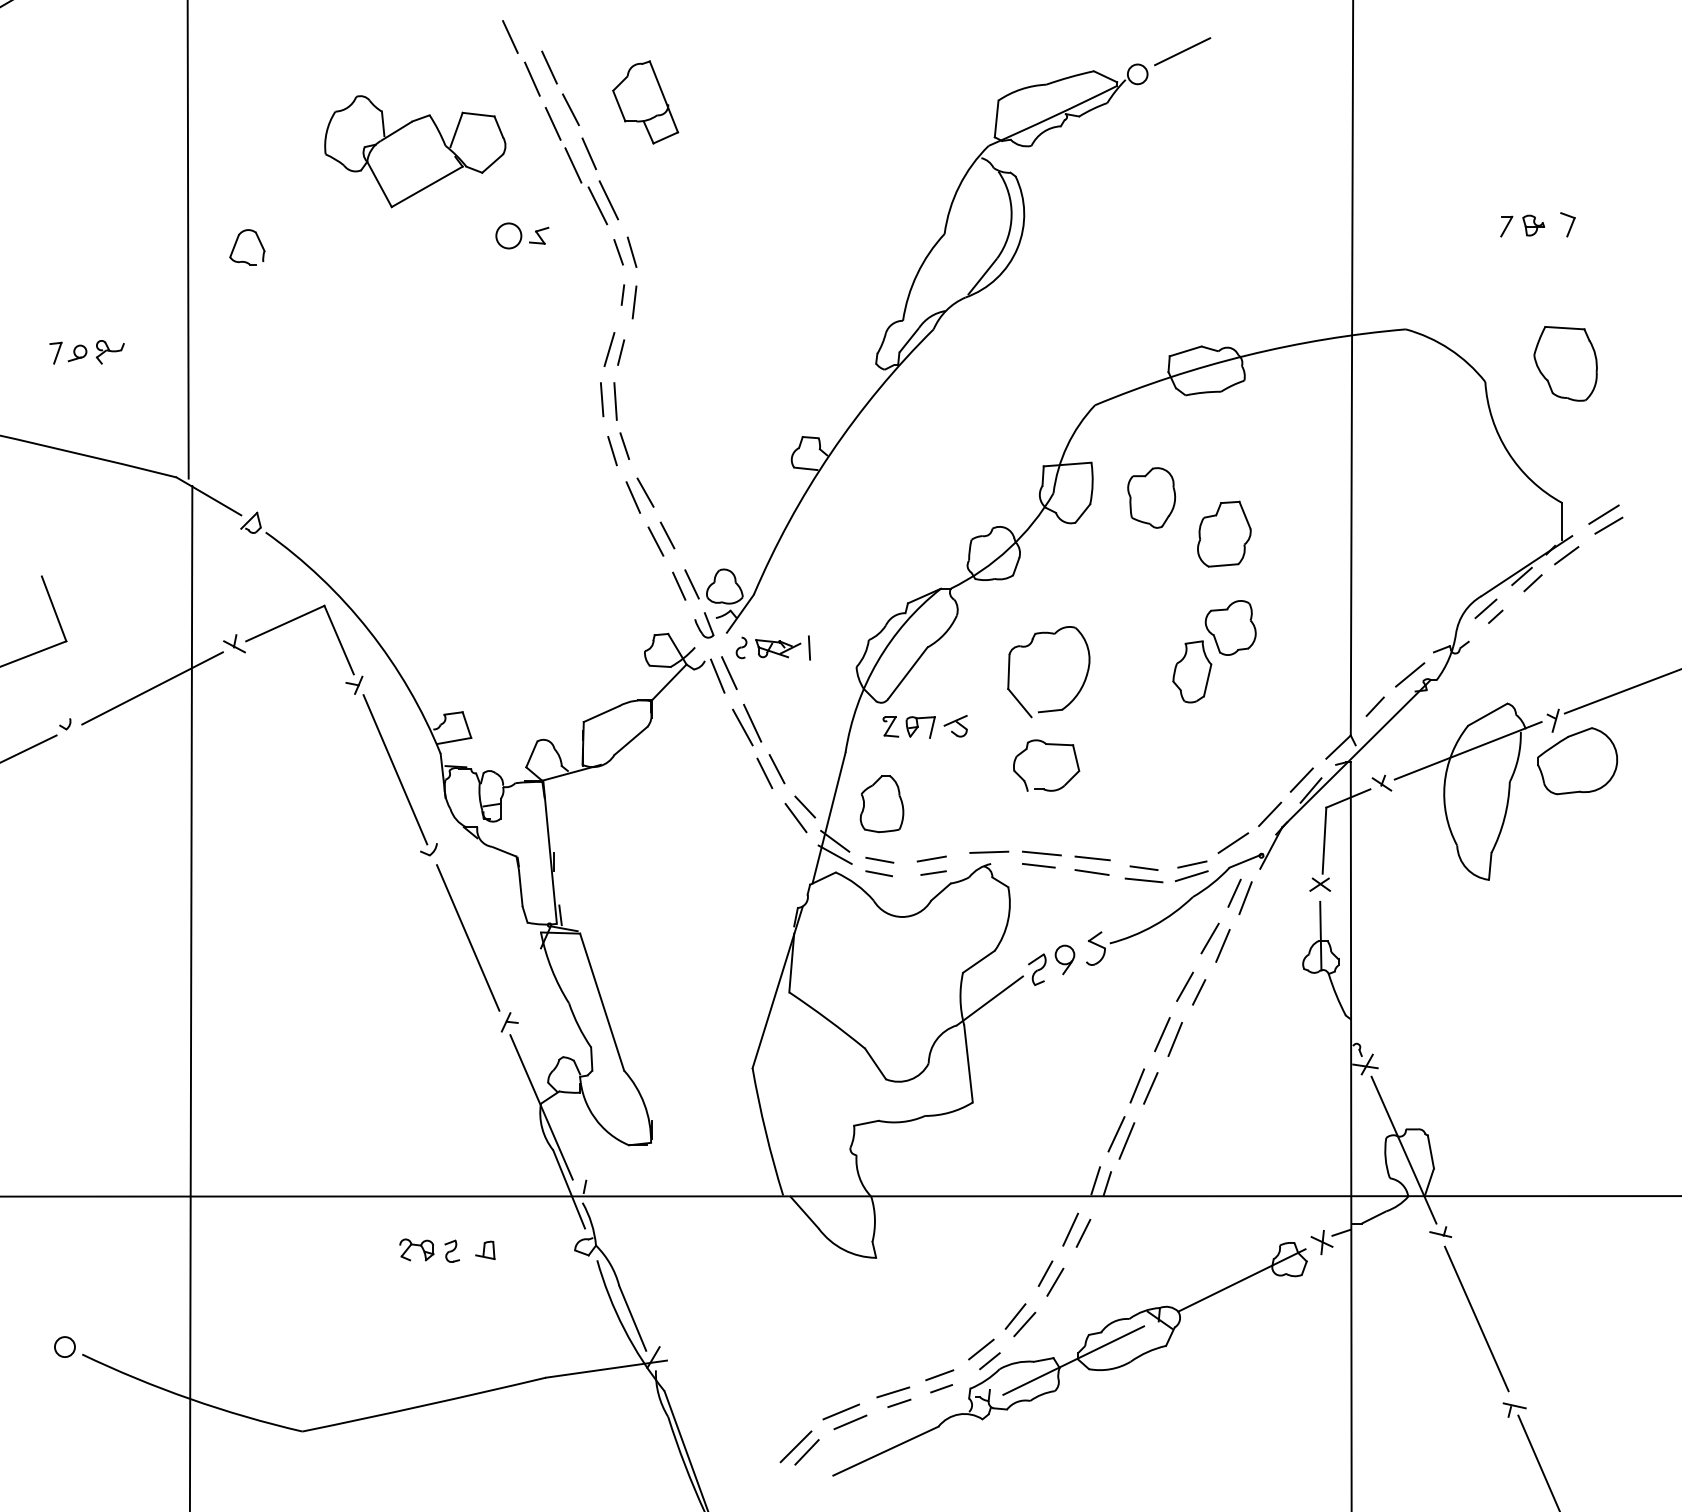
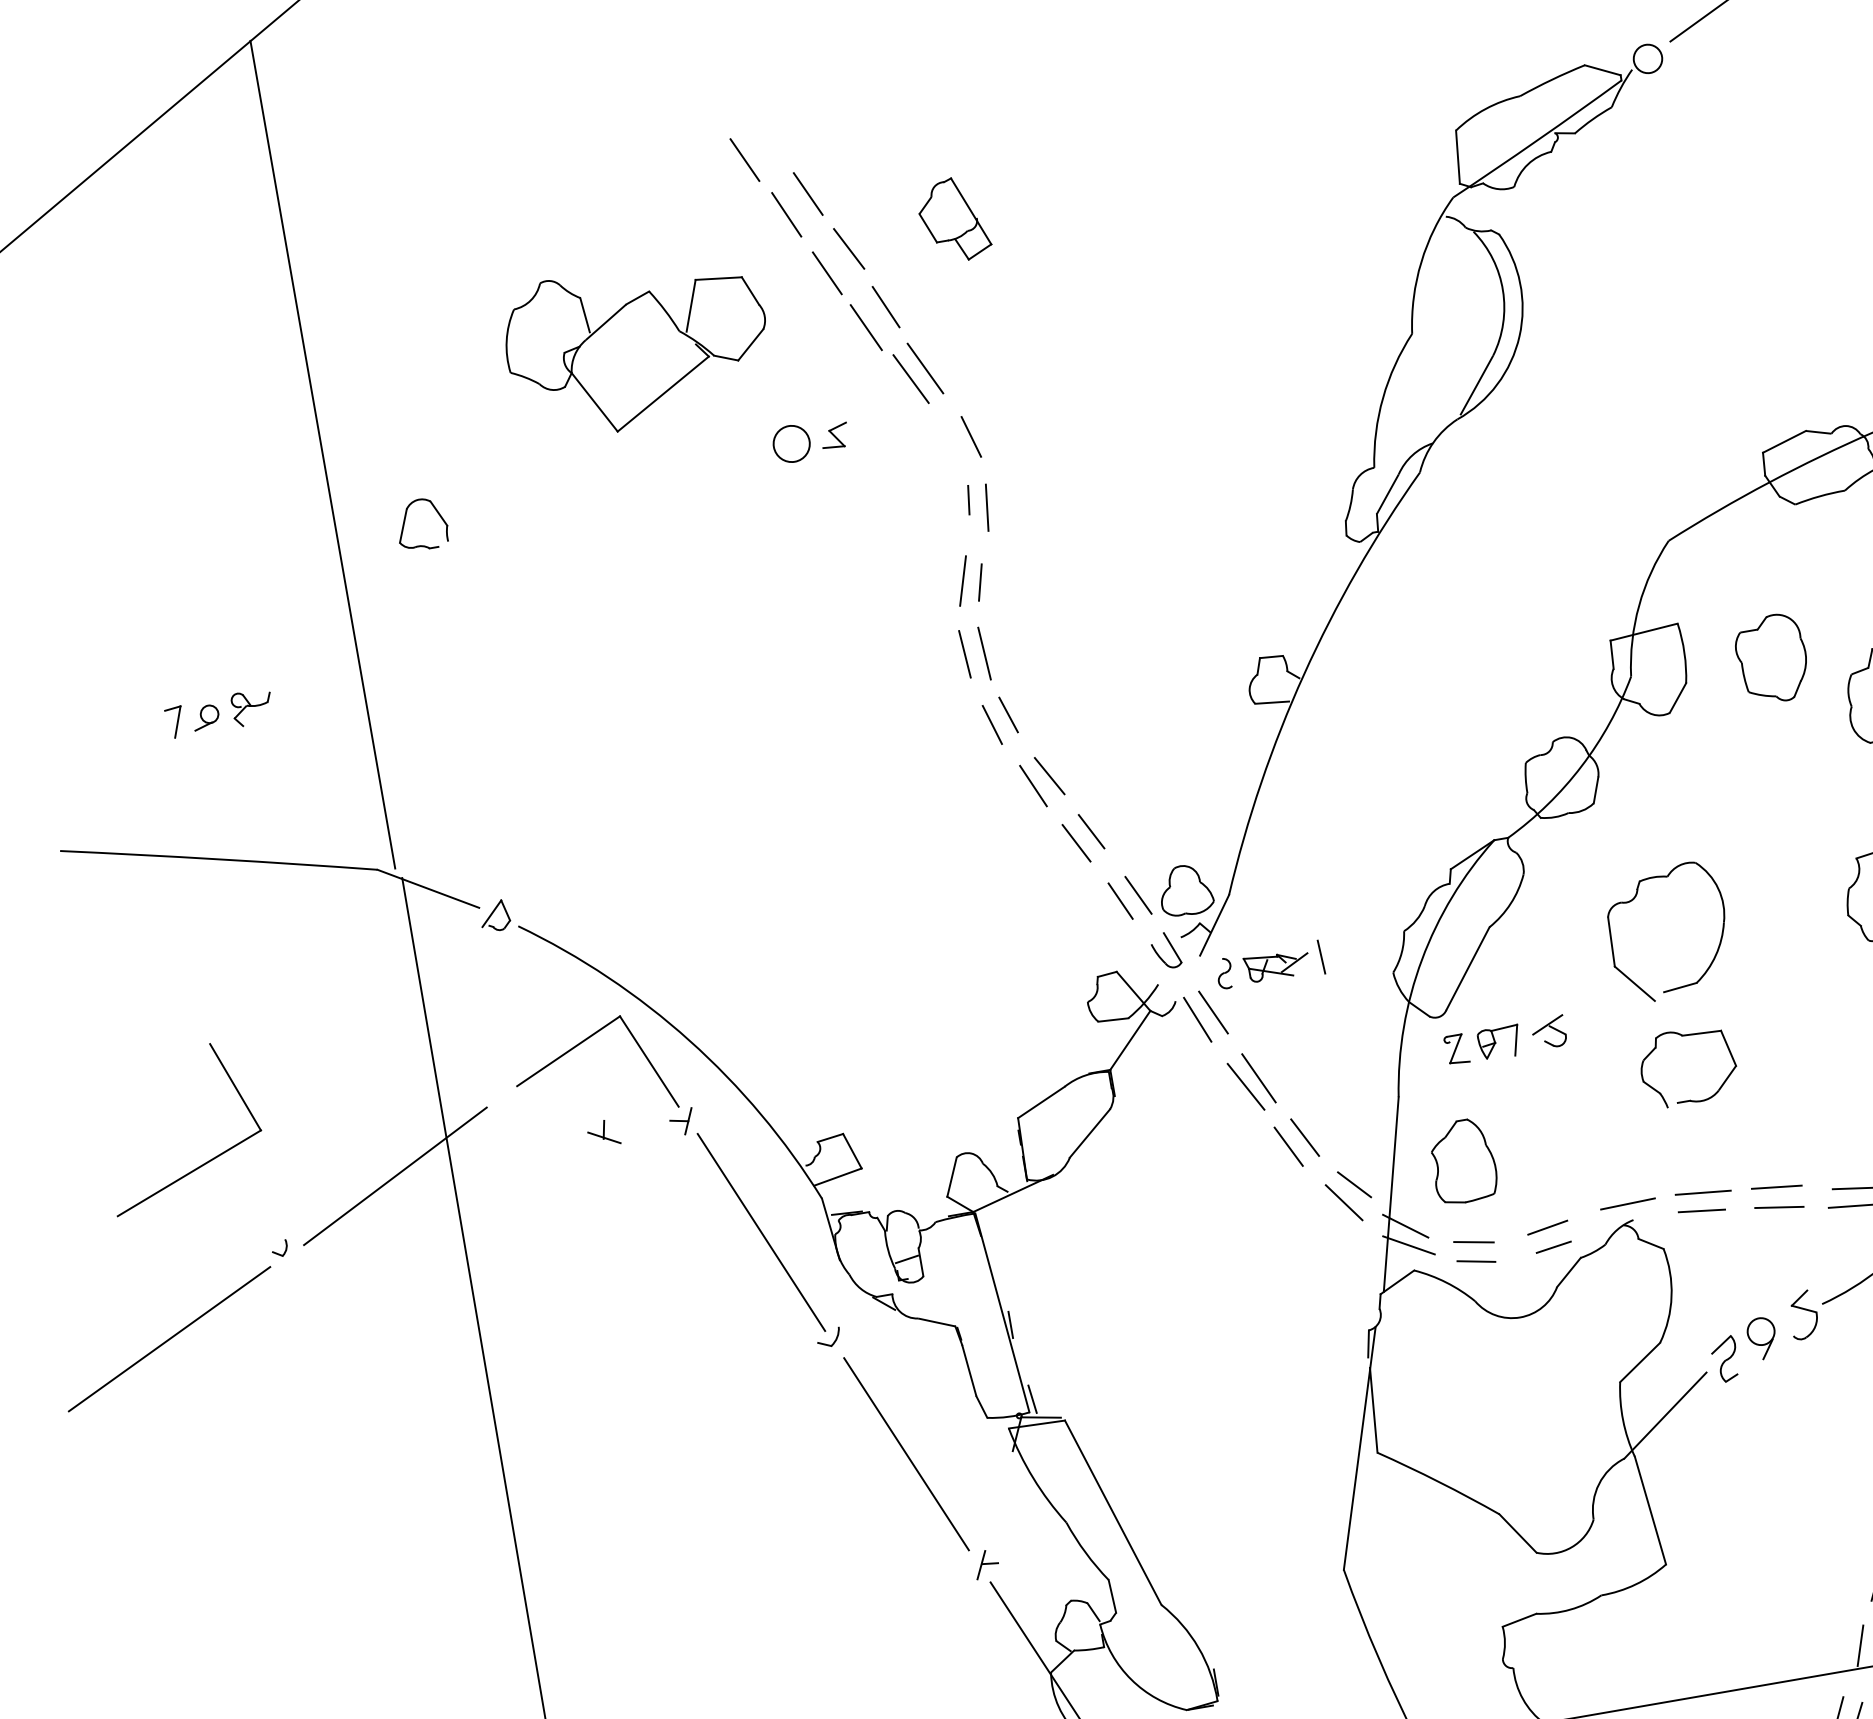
part: (645, 102) -> (953, 220), size x0.7
line: (618, 252) -> (952, 440), removed
part: (234, 643) -> (603, 1133), moved

